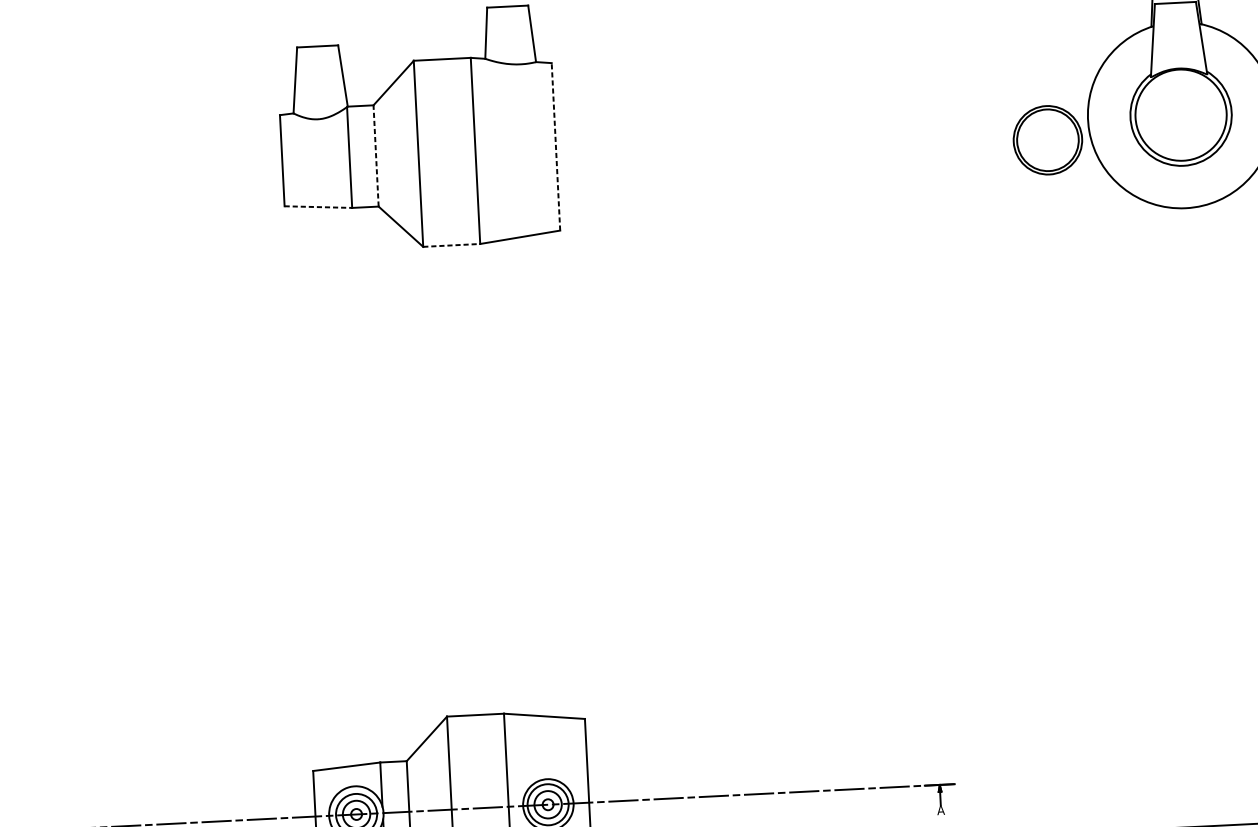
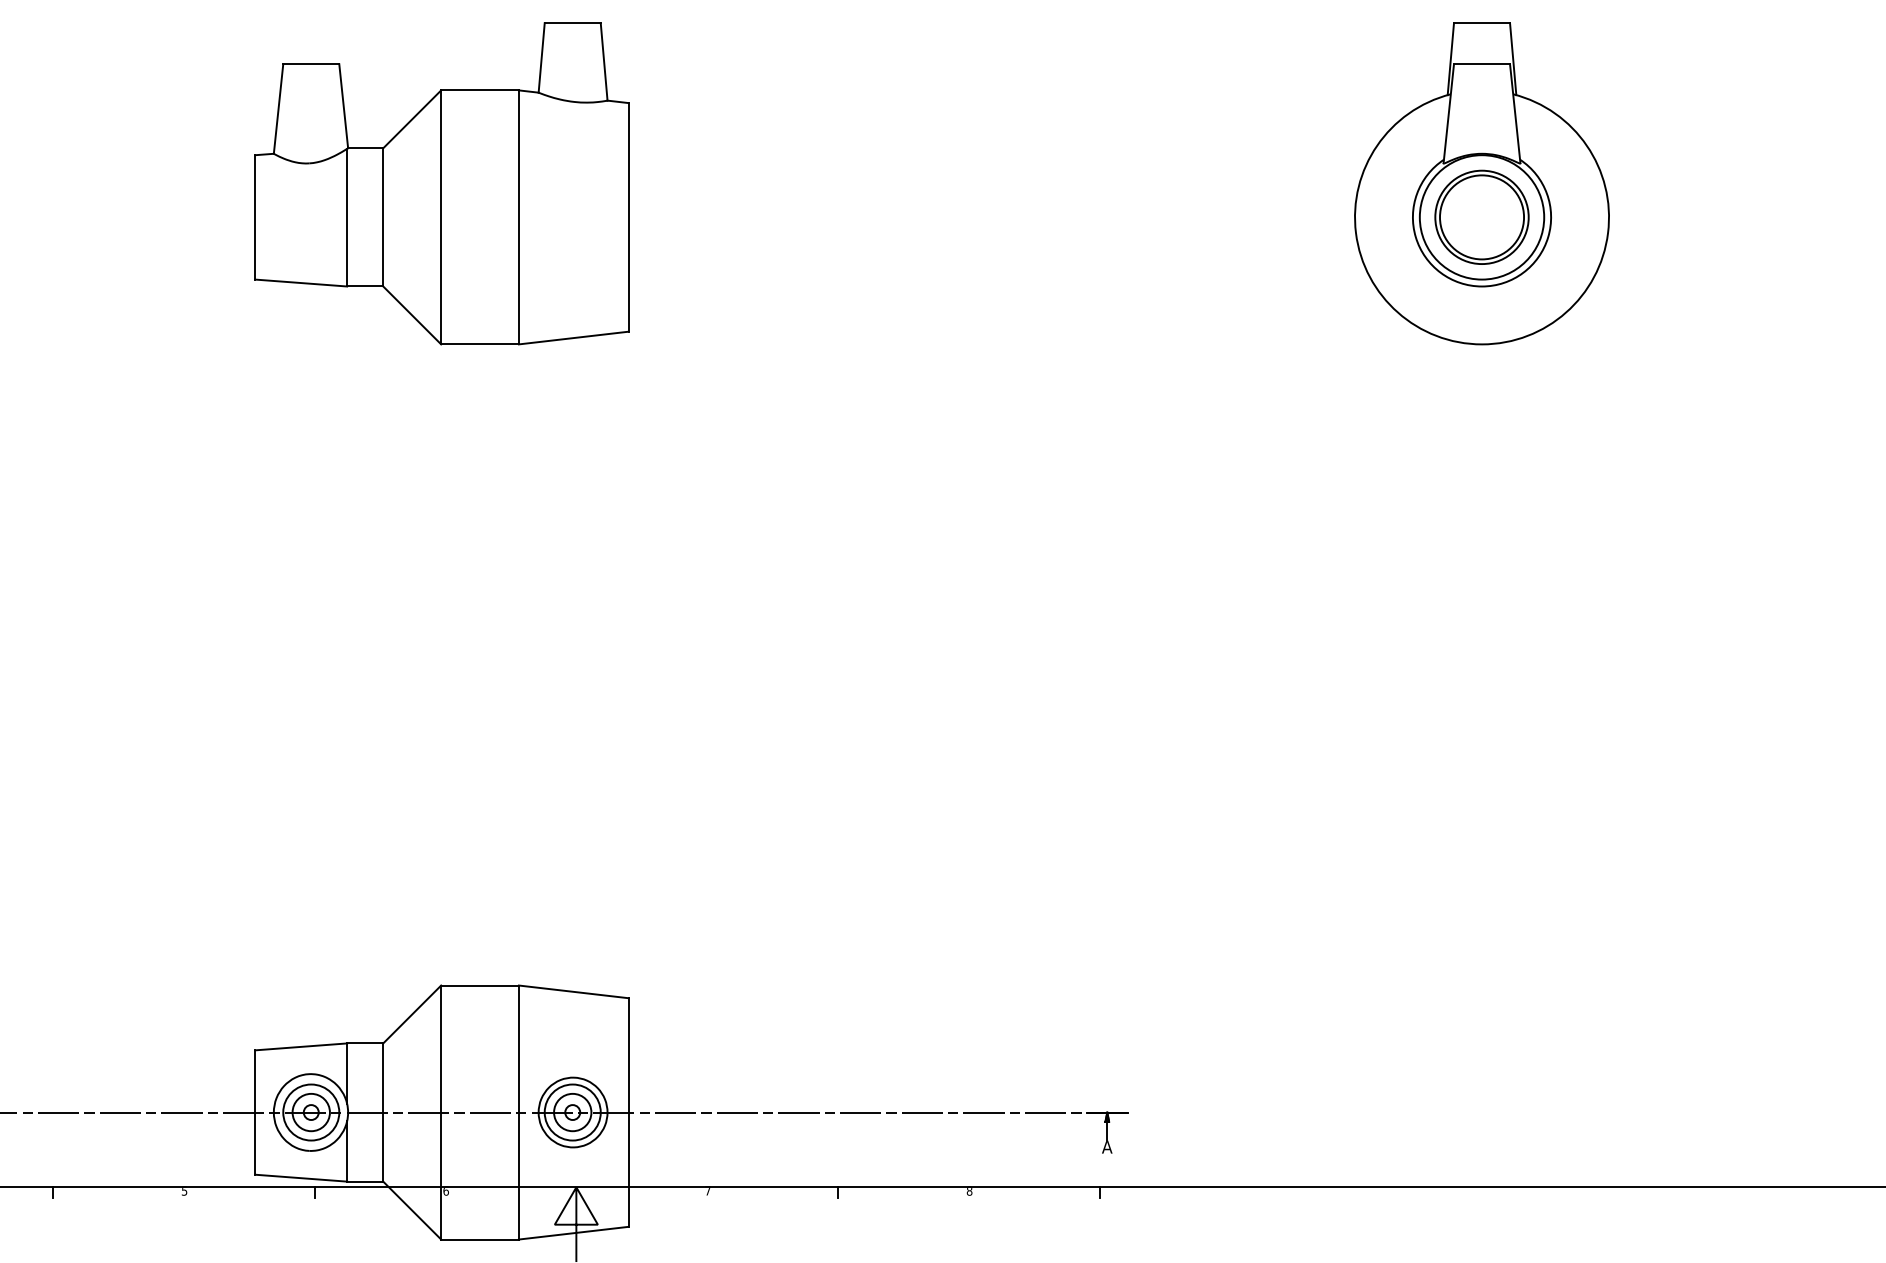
part: (1047, 139) -> (1481, 216), moved
line: (555, 146) -> (628, 216), dashed -> solid
line: (376, 155) -> (383, 216), dashed -> solid
line: (318, 207) -> (301, 283), dashed -> solid
line: (452, 245) -> (480, 344), dashed -> solid

